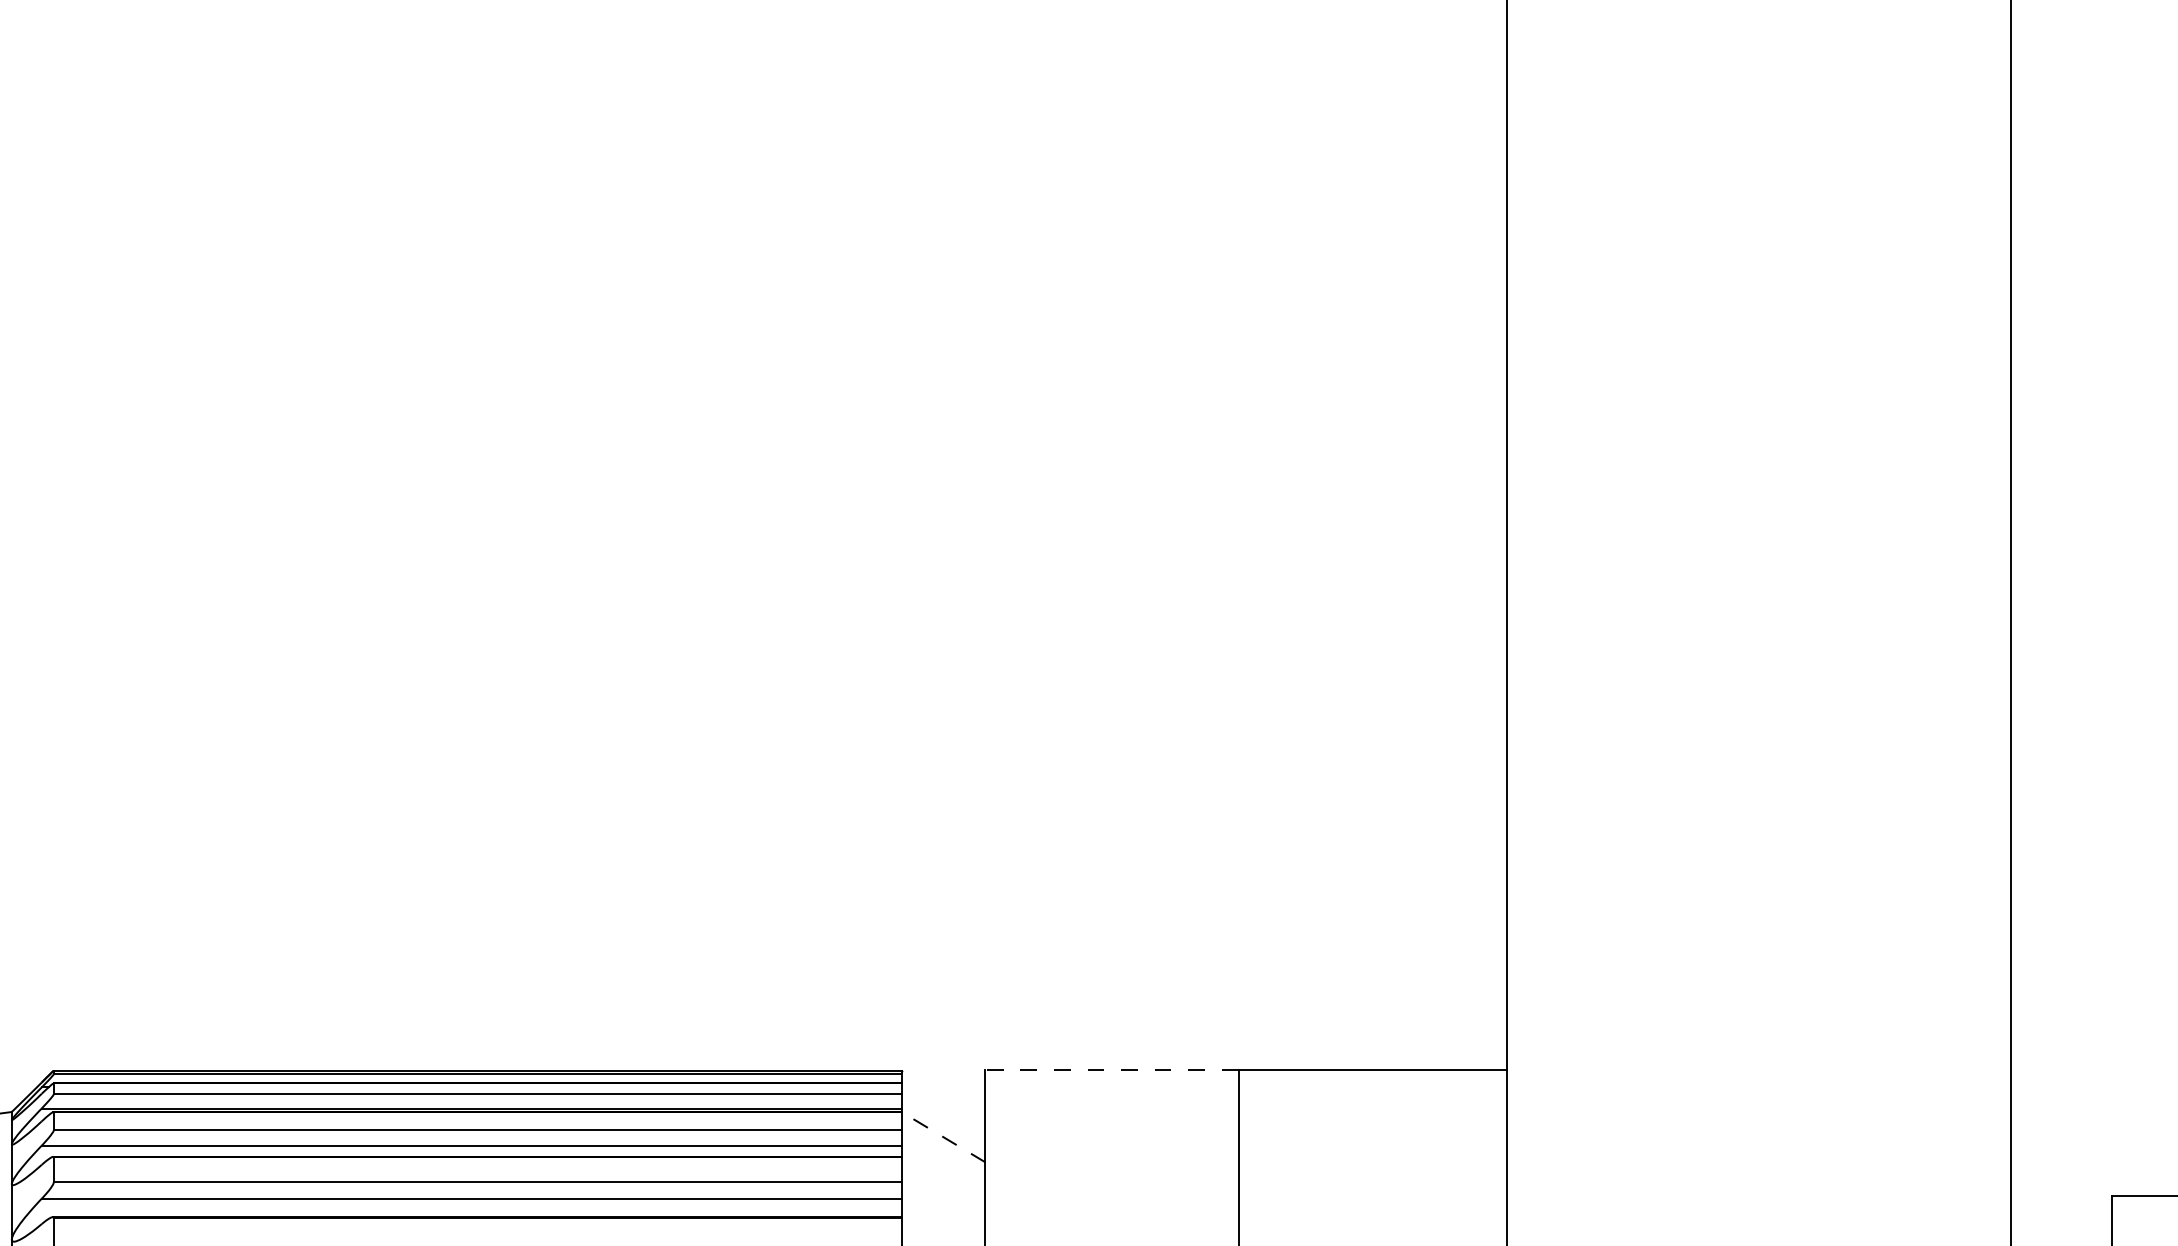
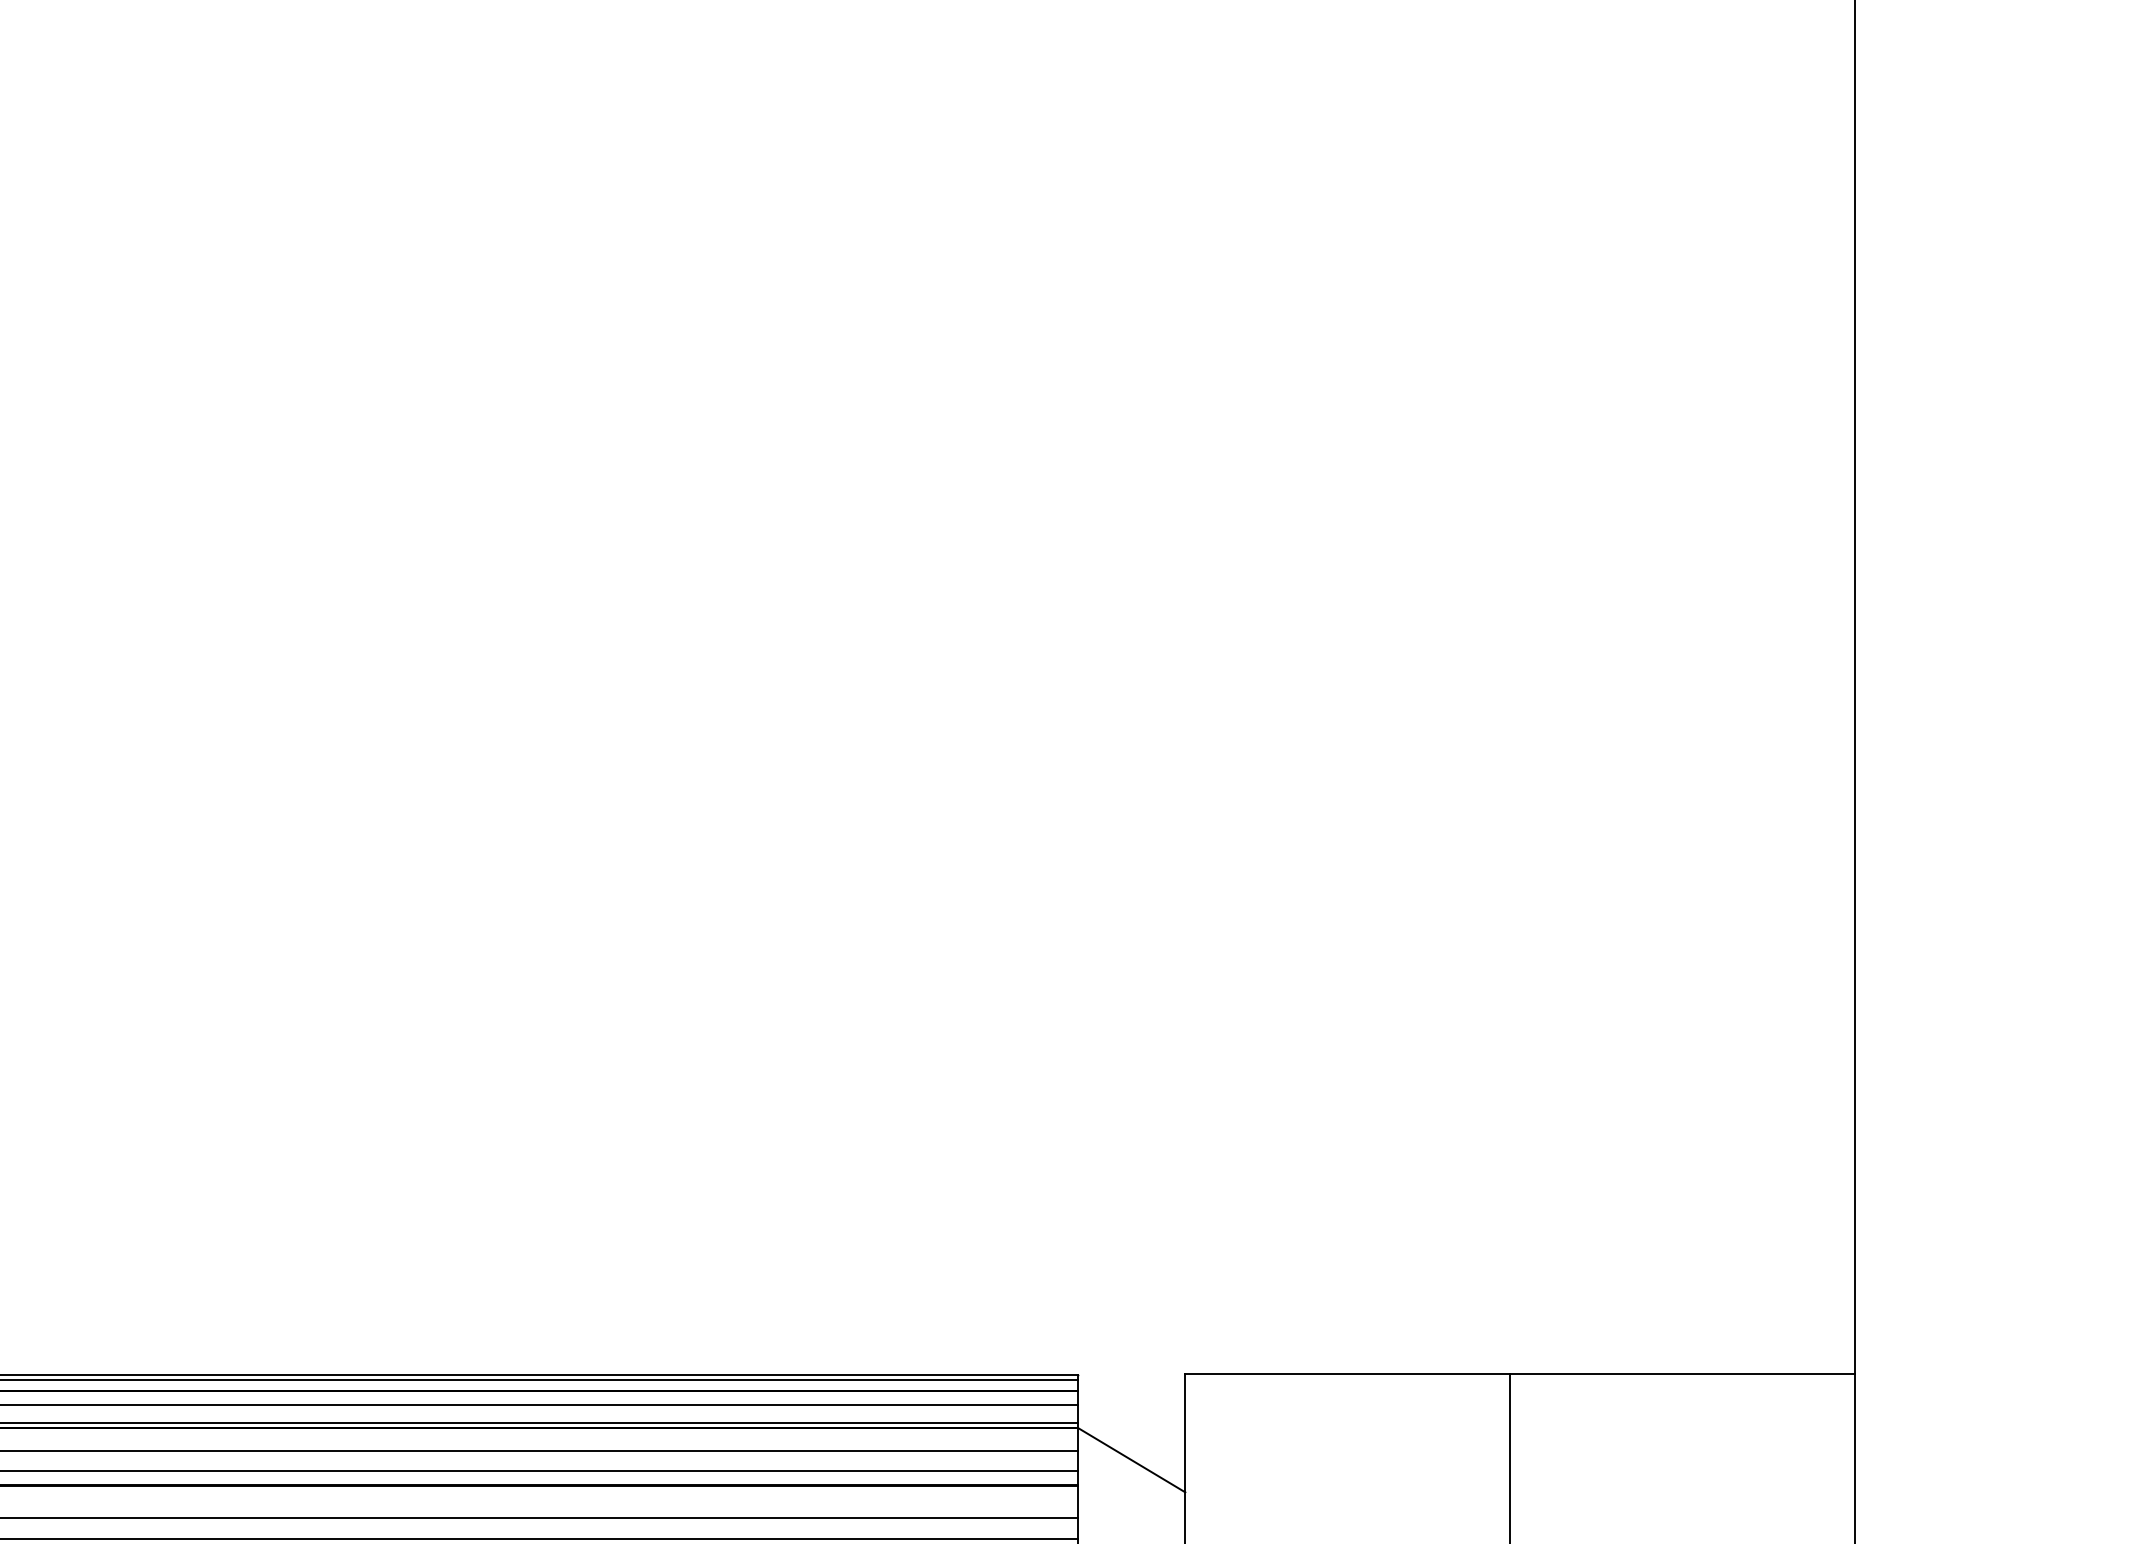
line: (1112, 1070) -> (1348, 1374), dashed -> solid
line: (943, 1137) -> (1131, 1460), dashed -> solid

